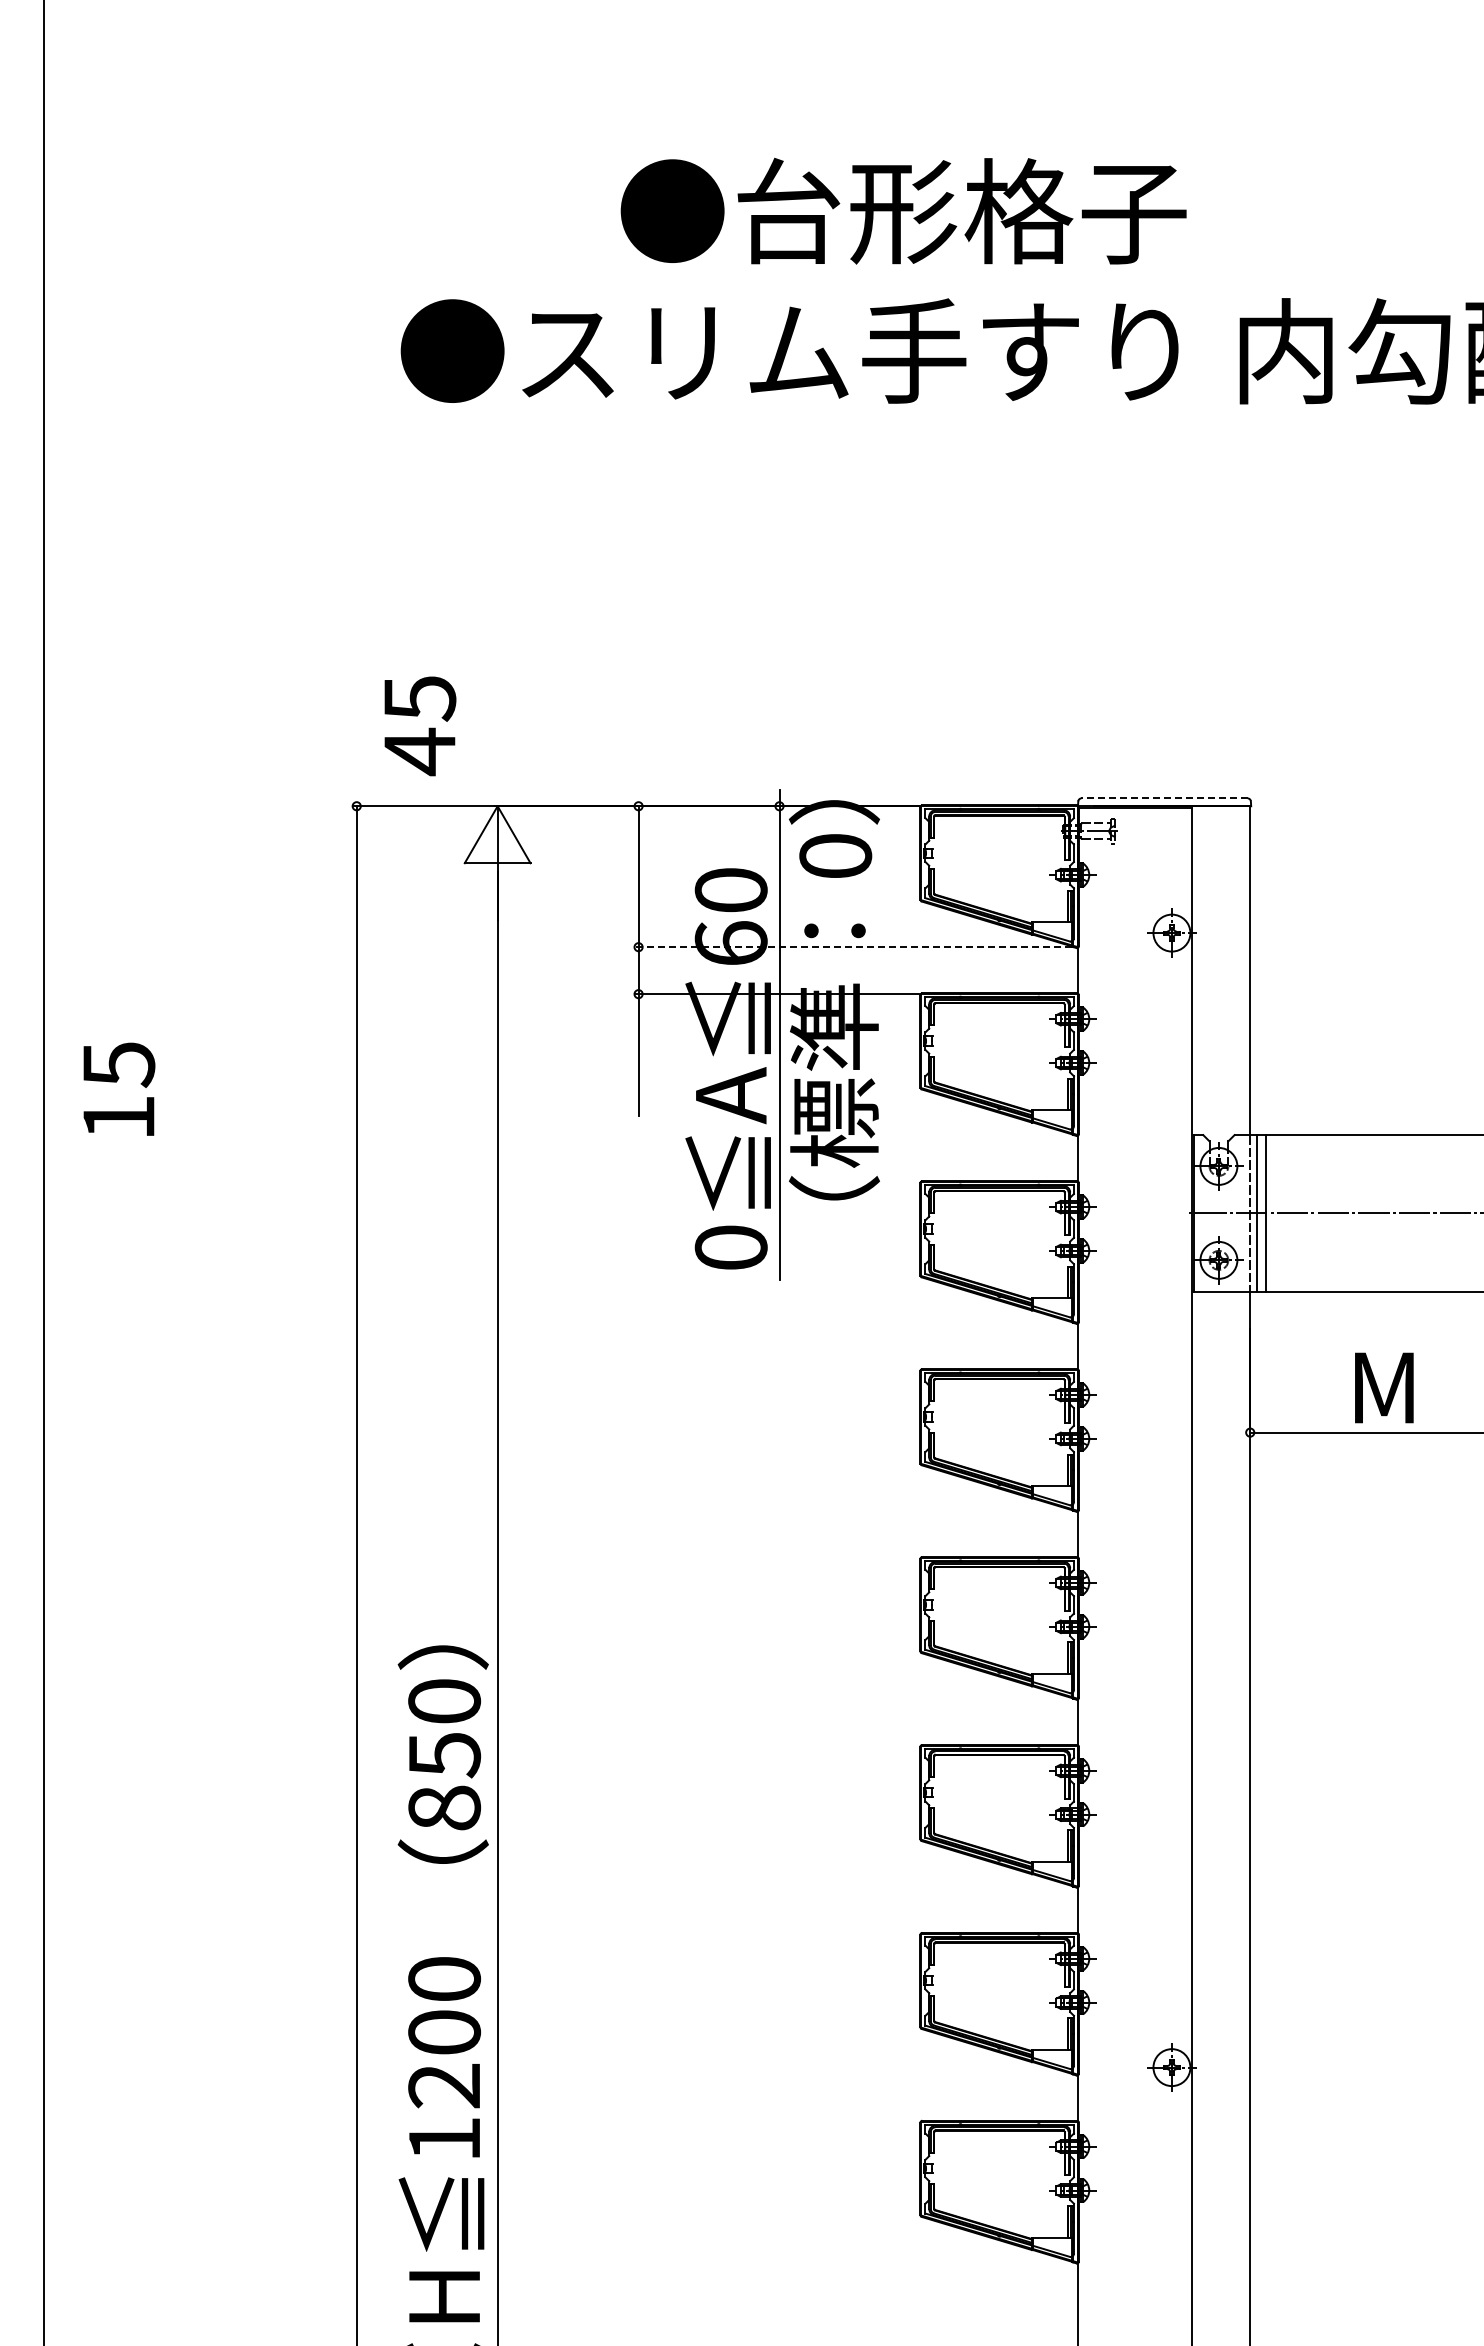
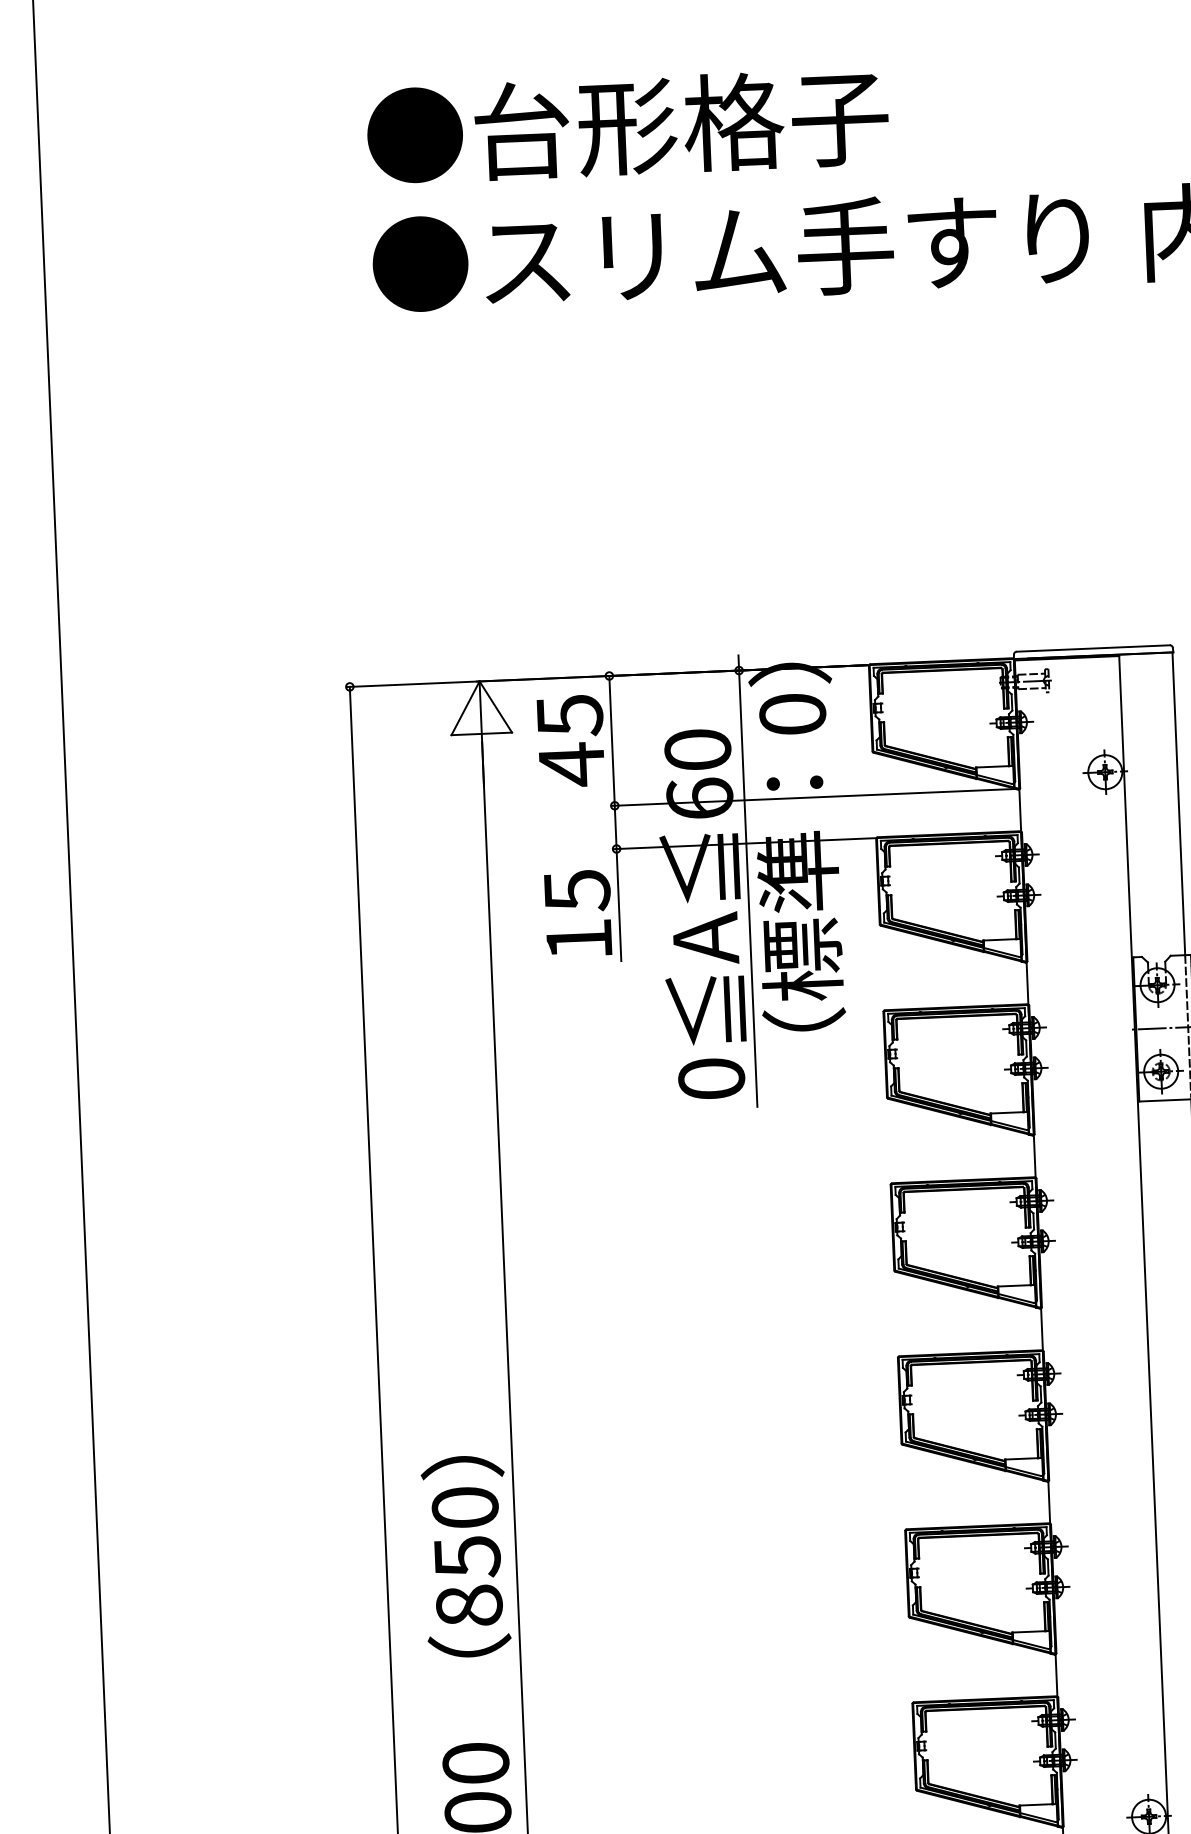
text: (903, 210) -> (627, 125), moved
text: (420, 726) -> (571, 741), moved
line: (1164, 798) -> (1093, 648), dashed -> solid
line: (853, 947) -> (812, 797), dashed -> solid
text: (119, 1088) -> (578, 912), moved

